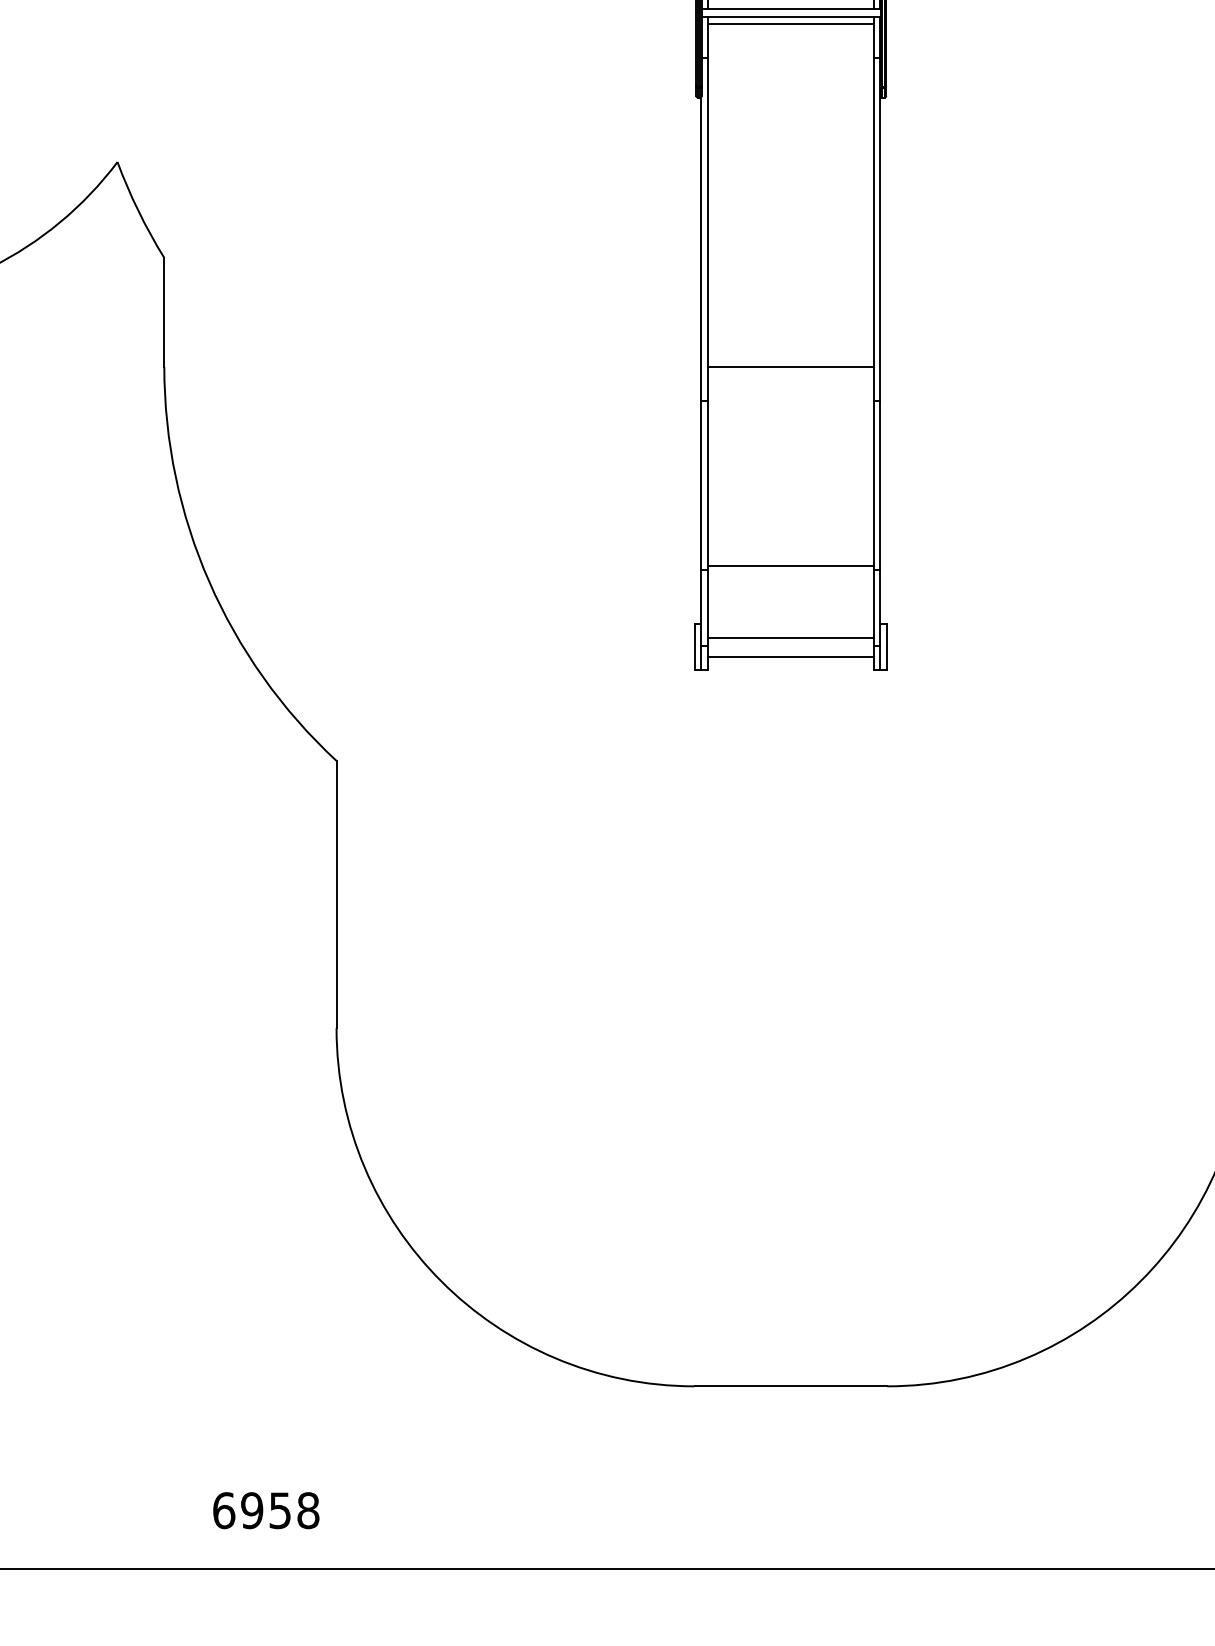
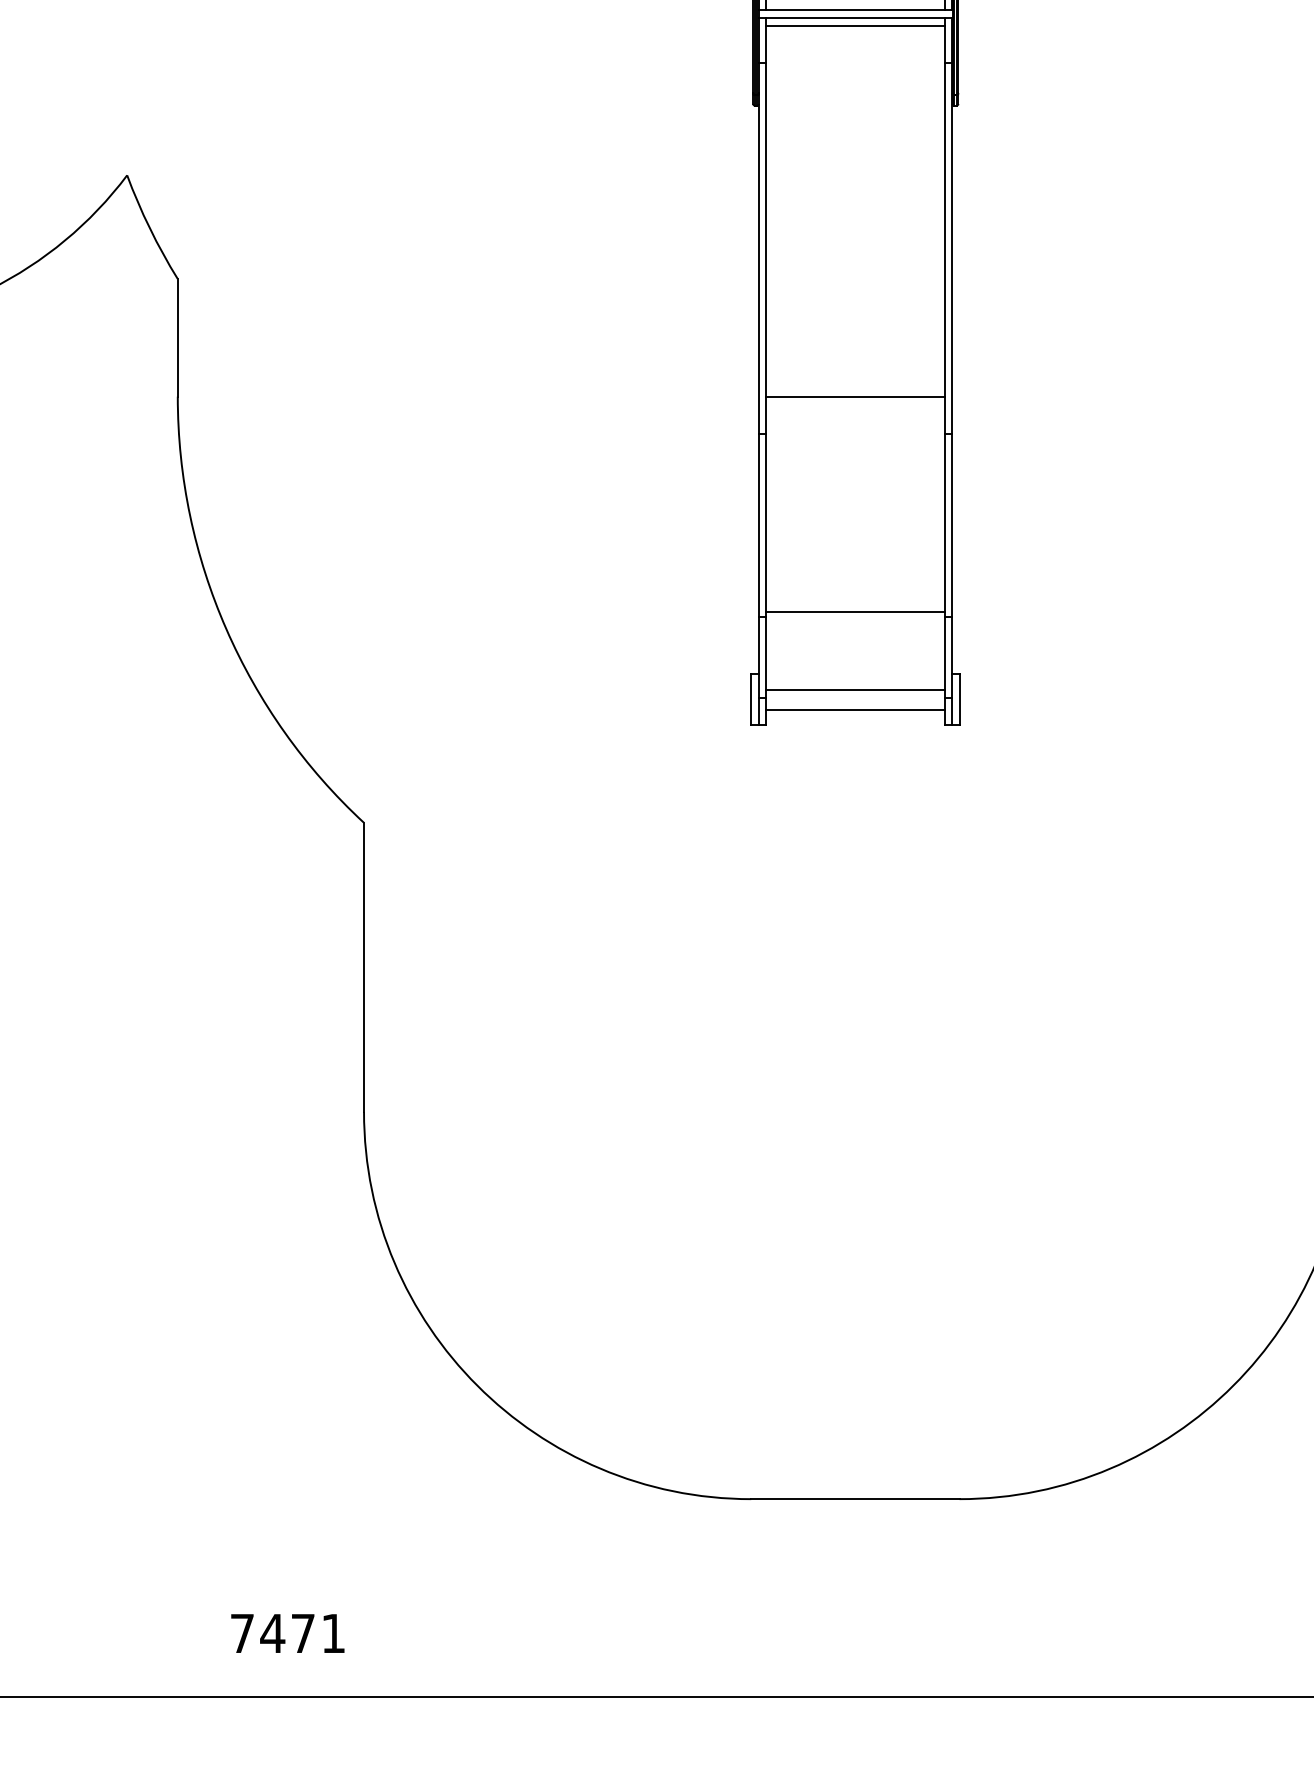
text: (265, 1510) -> (287, 1633), 6958 -> 7471

